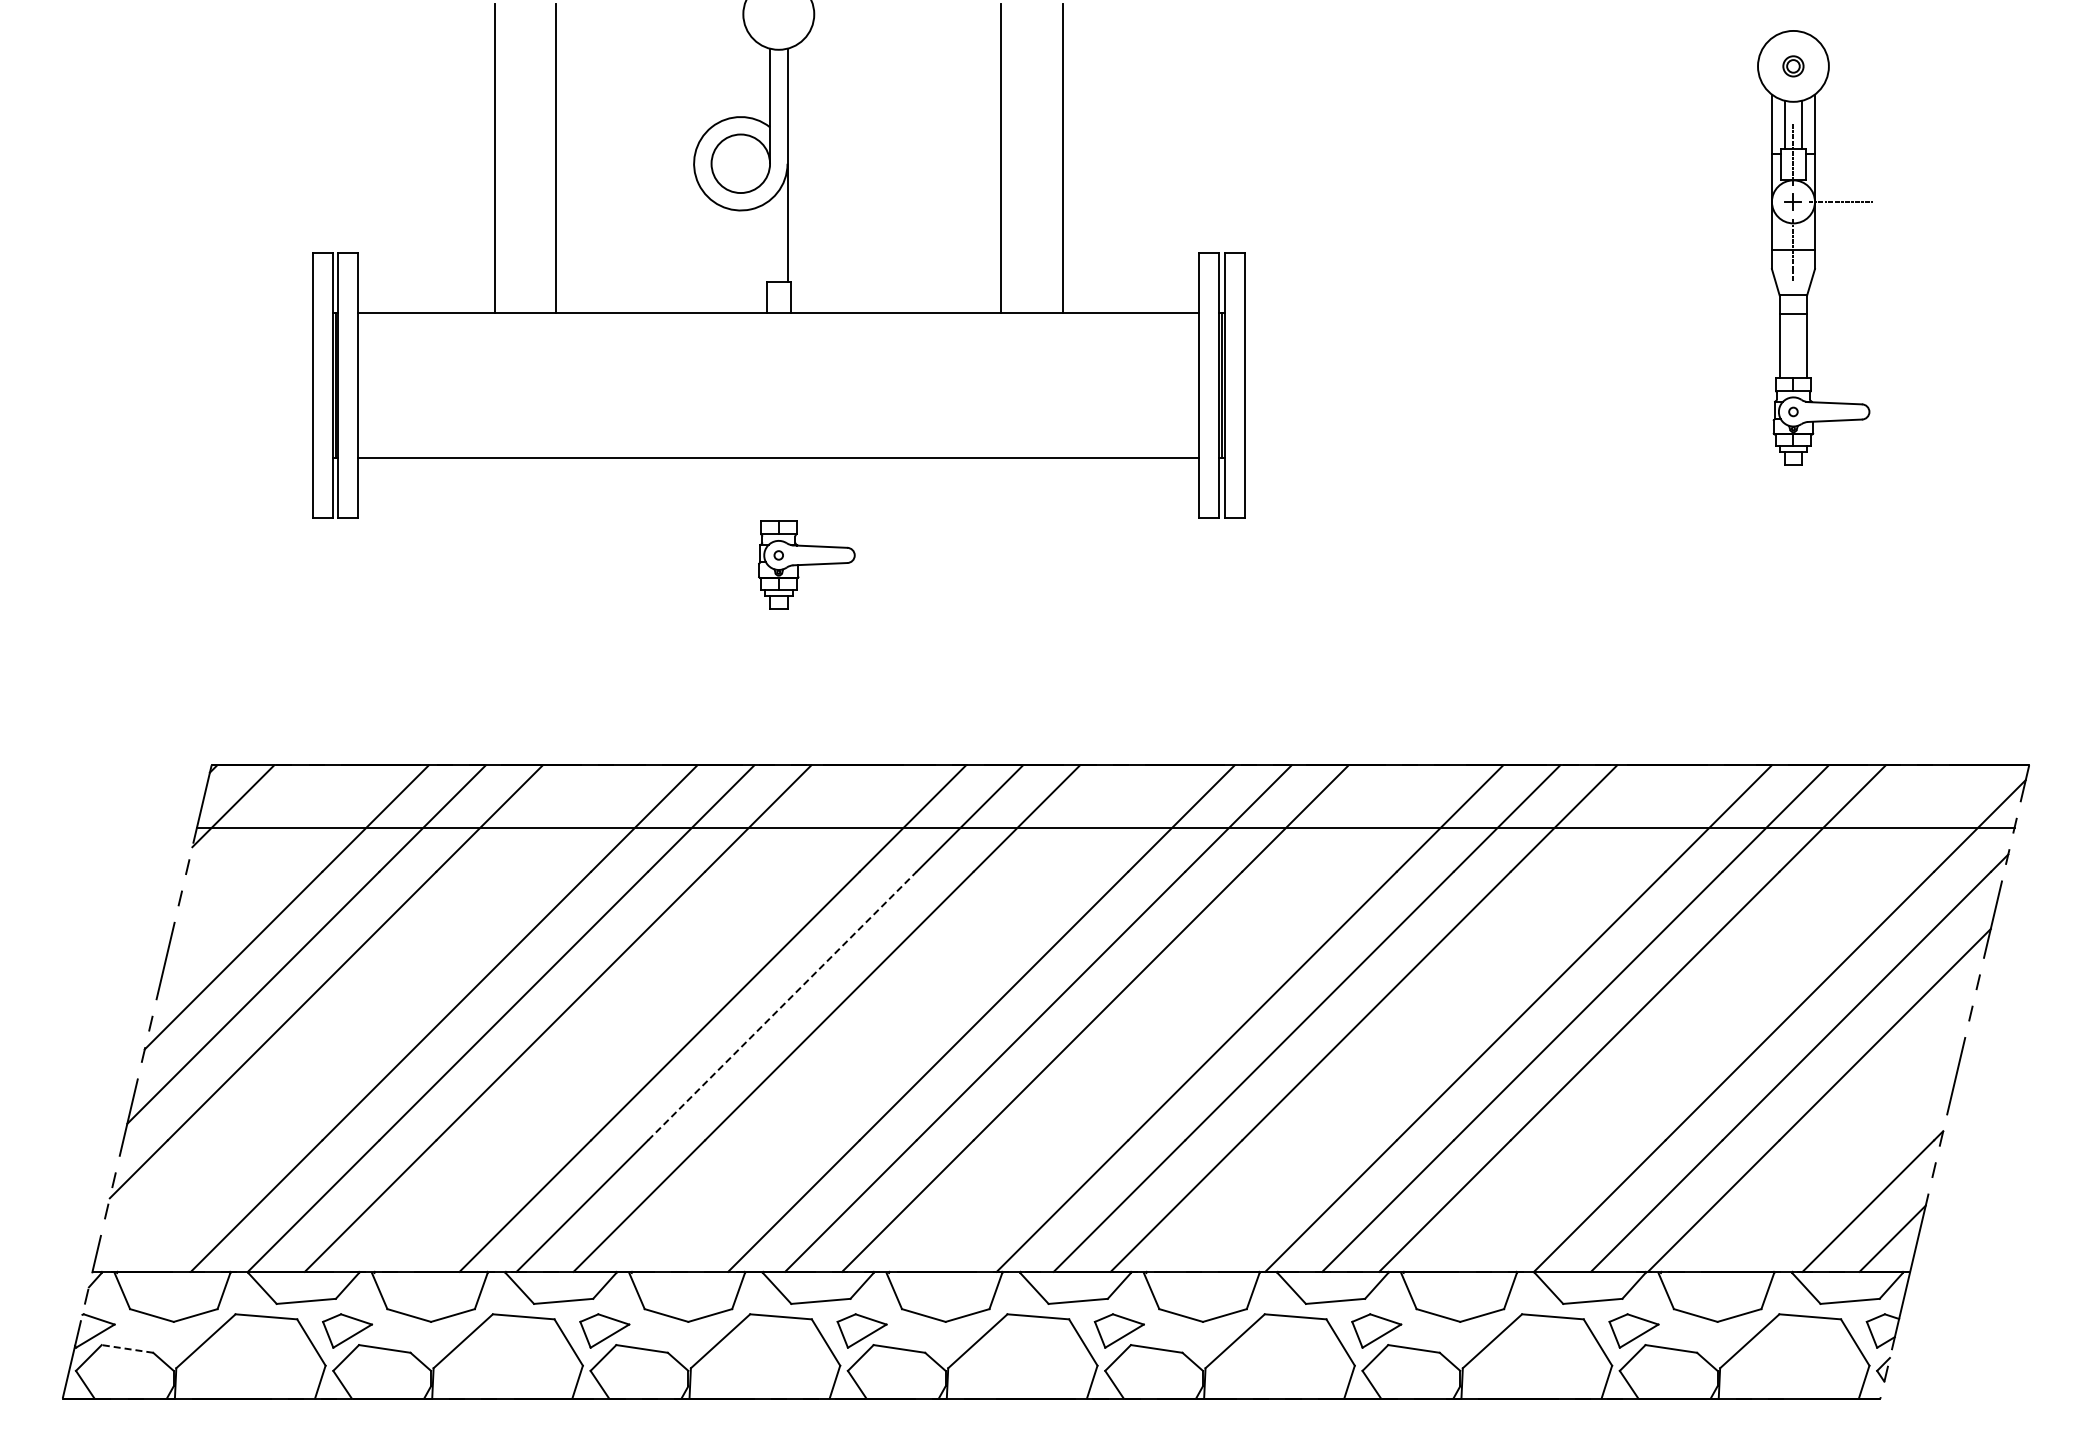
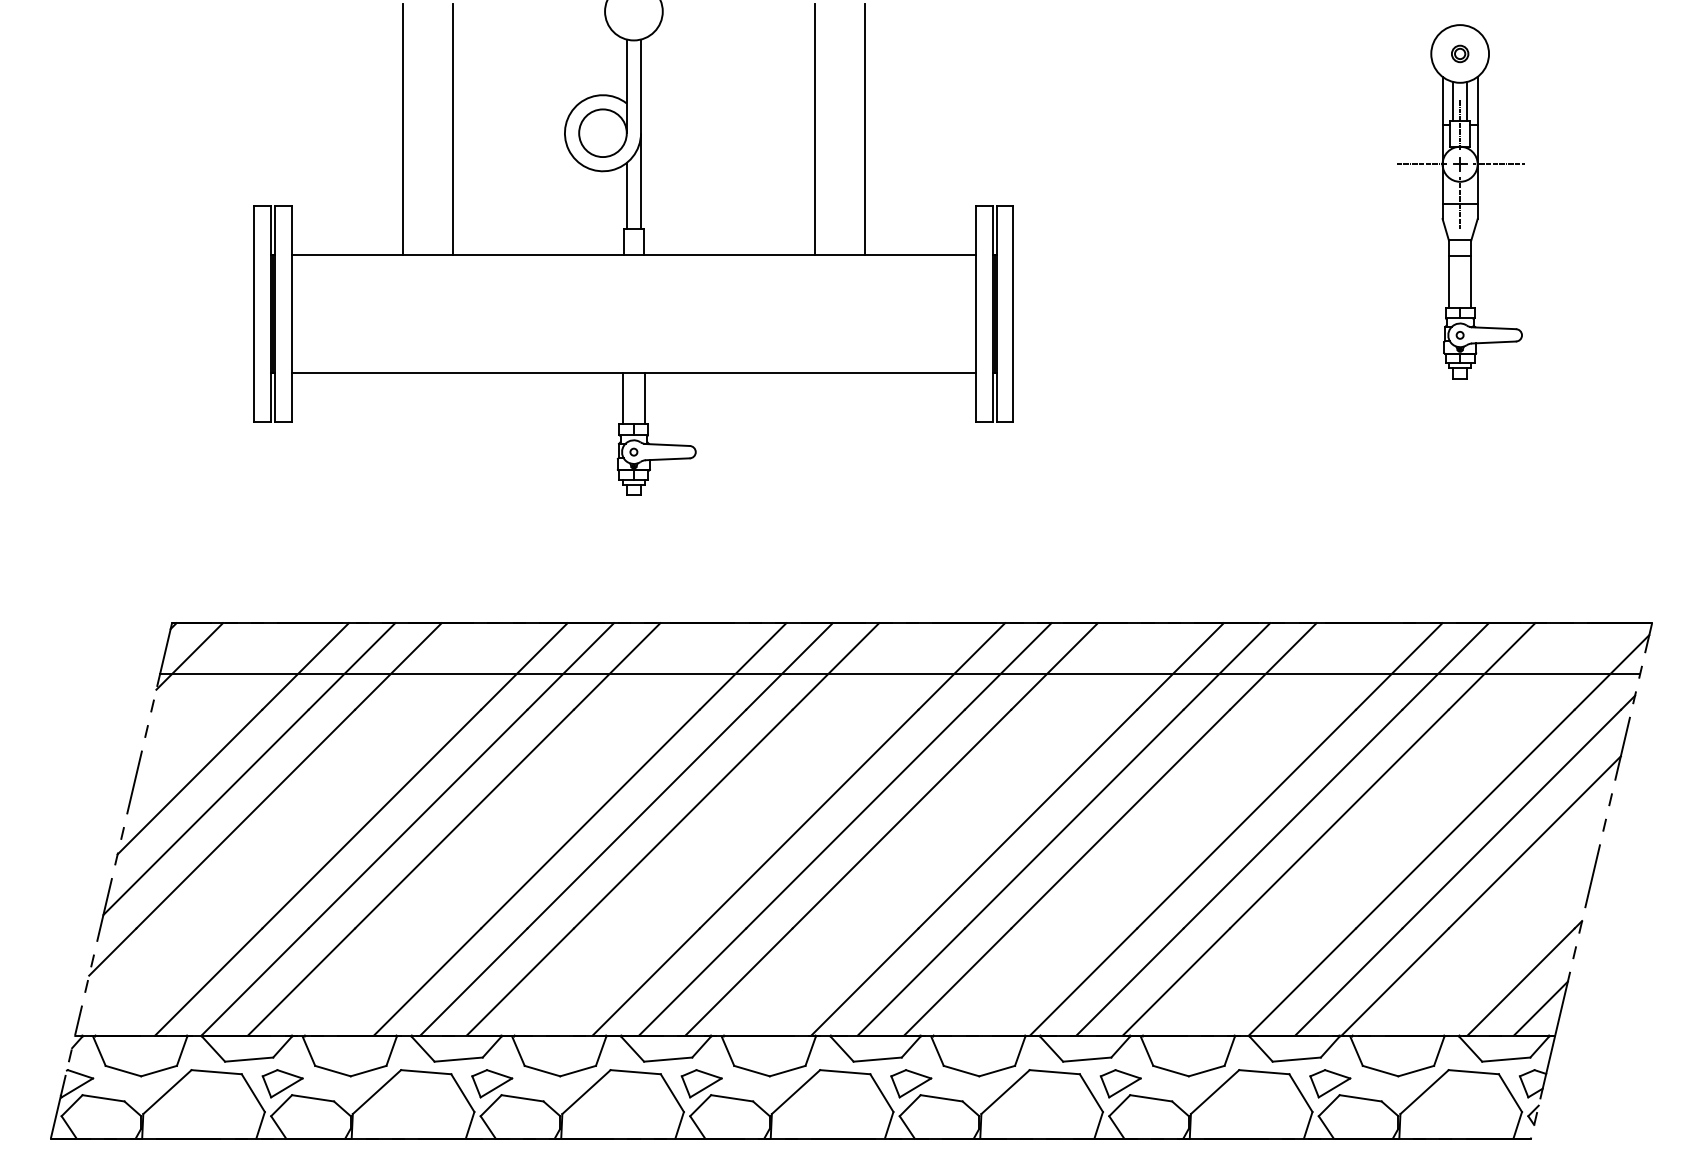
line: (1745, 201) -> (1421, 163), added
line: (770, 240) -> (627, 195), added
line: (765, 489) -> (623, 398), added
line: (792, 489) -> (645, 398), added
line: (782, 1006) -> (636, 819), dashed -> solid
line: (127, 1348) -> (103, 1097), dashed -> solid

